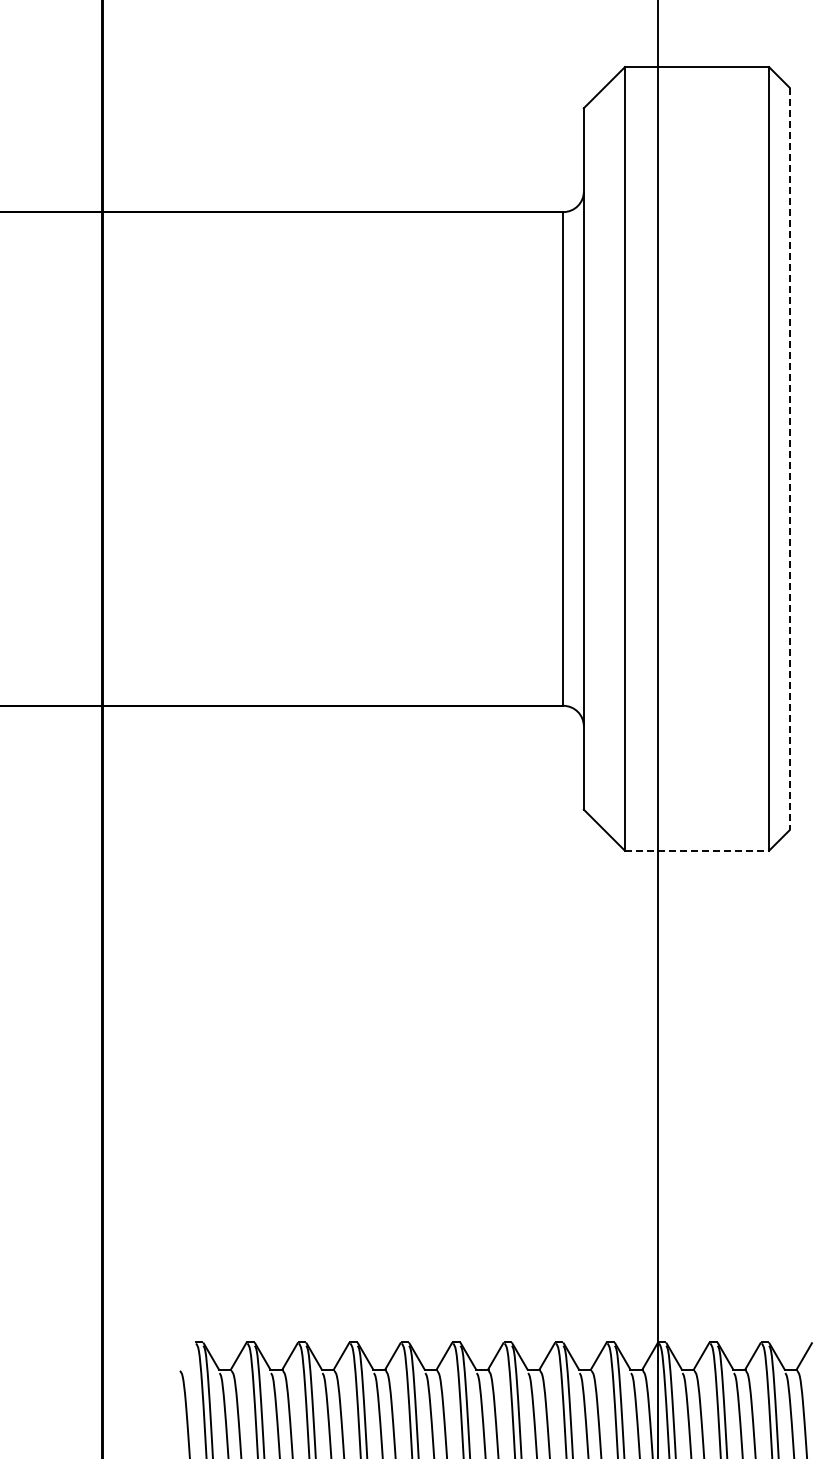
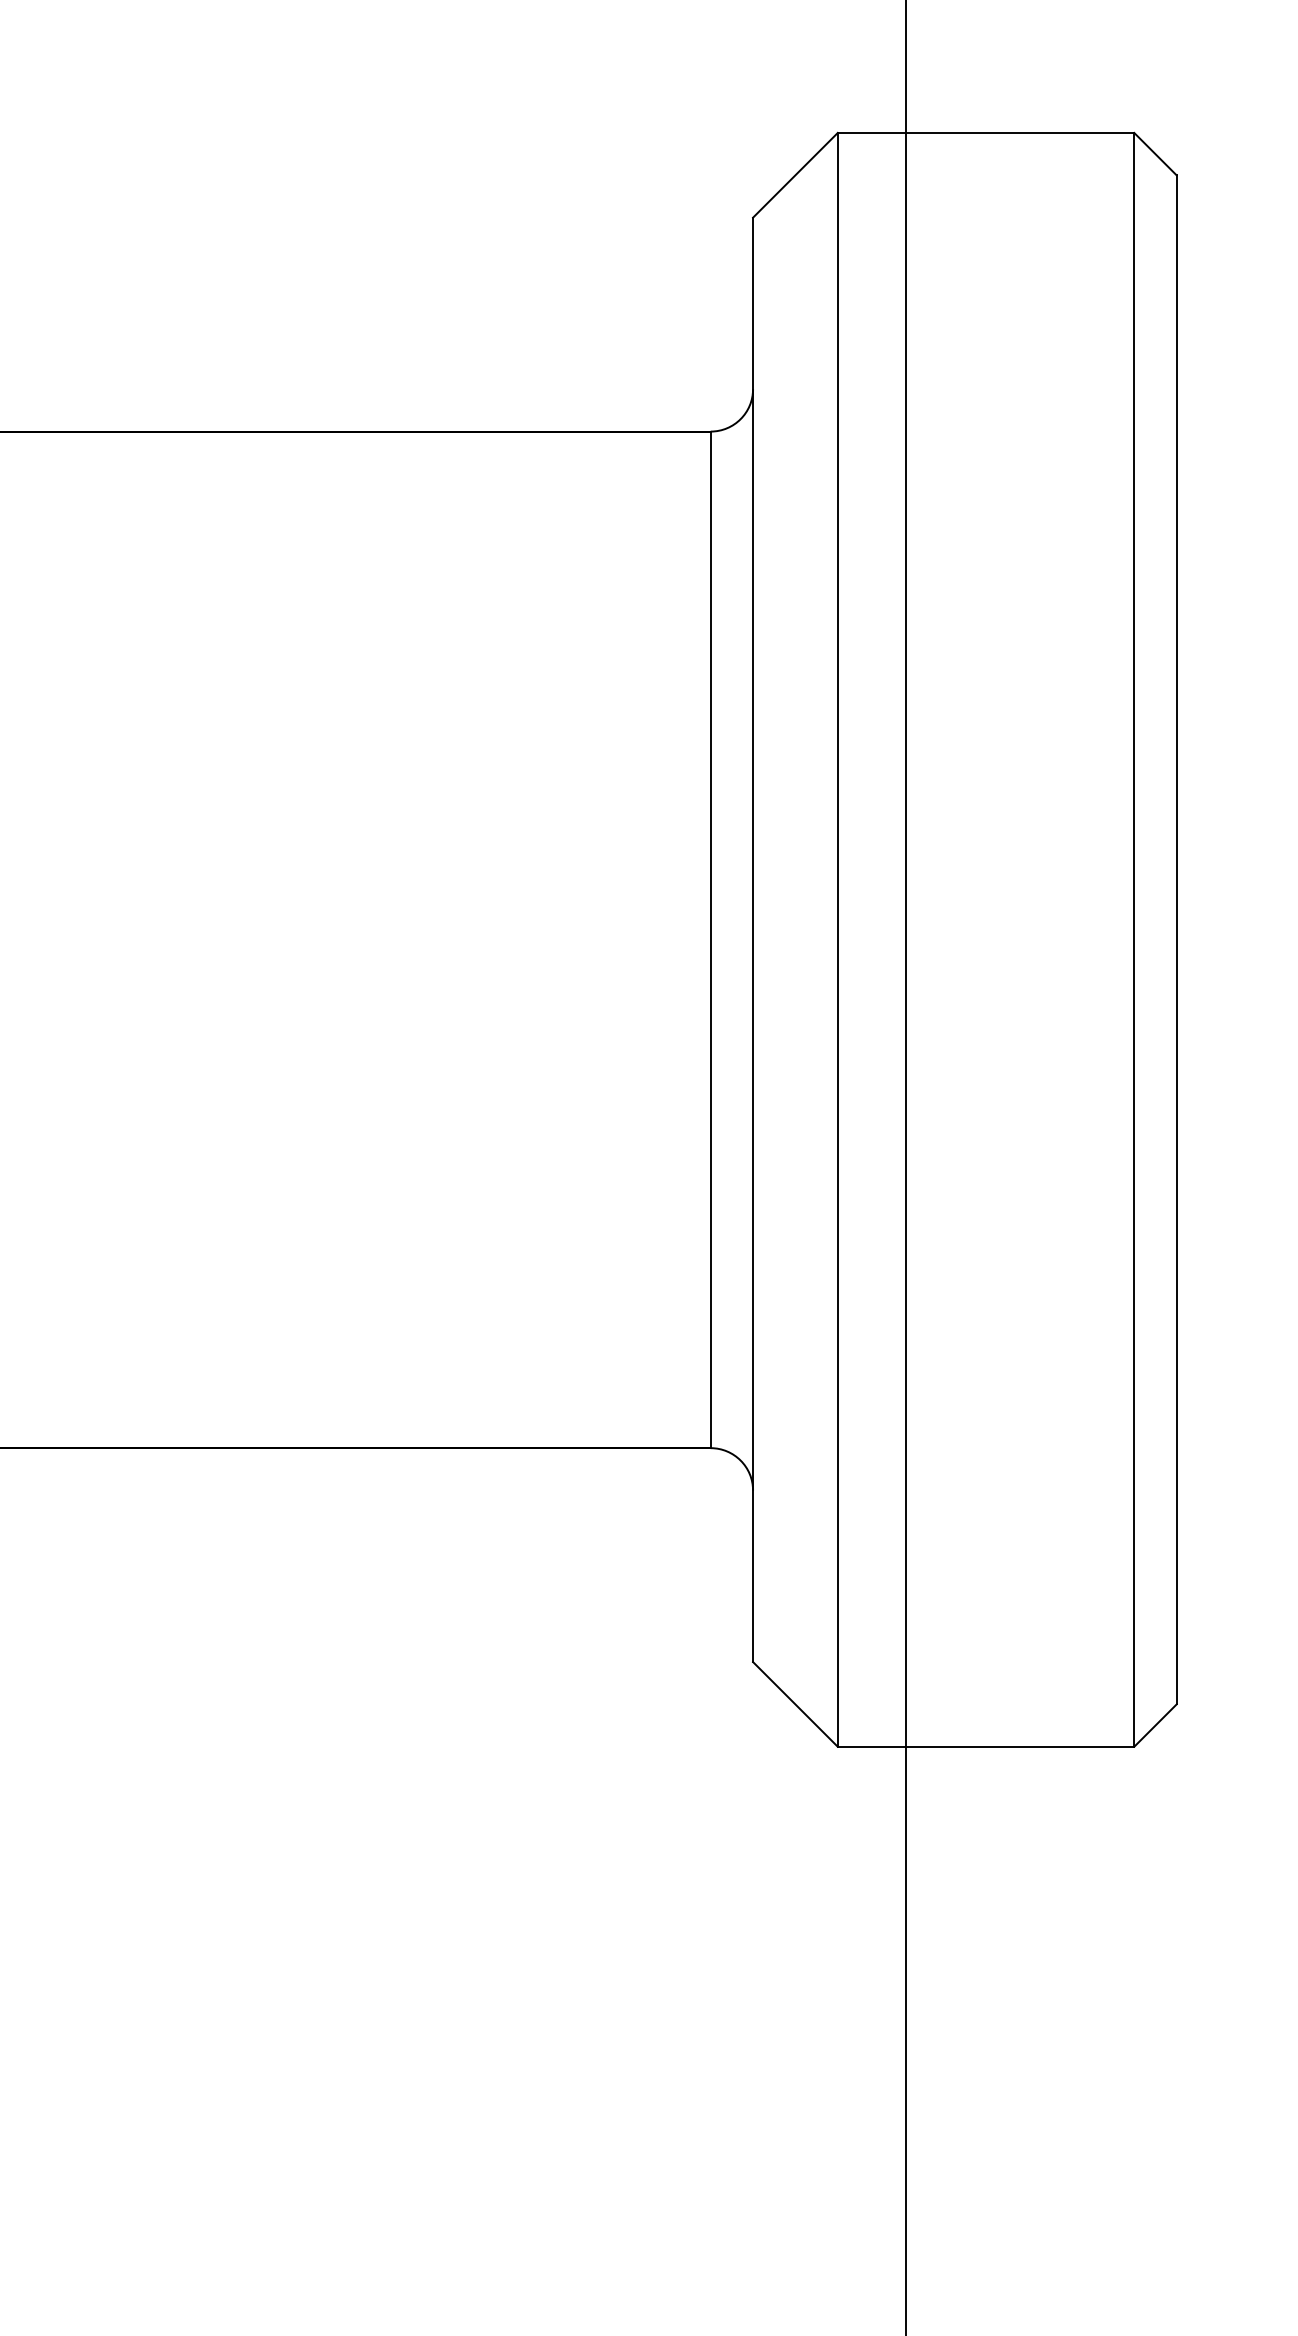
line: (789, 459) -> (1176, 940), dashed -> solid
line: (697, 850) -> (987, 1746), dashed -> solid

